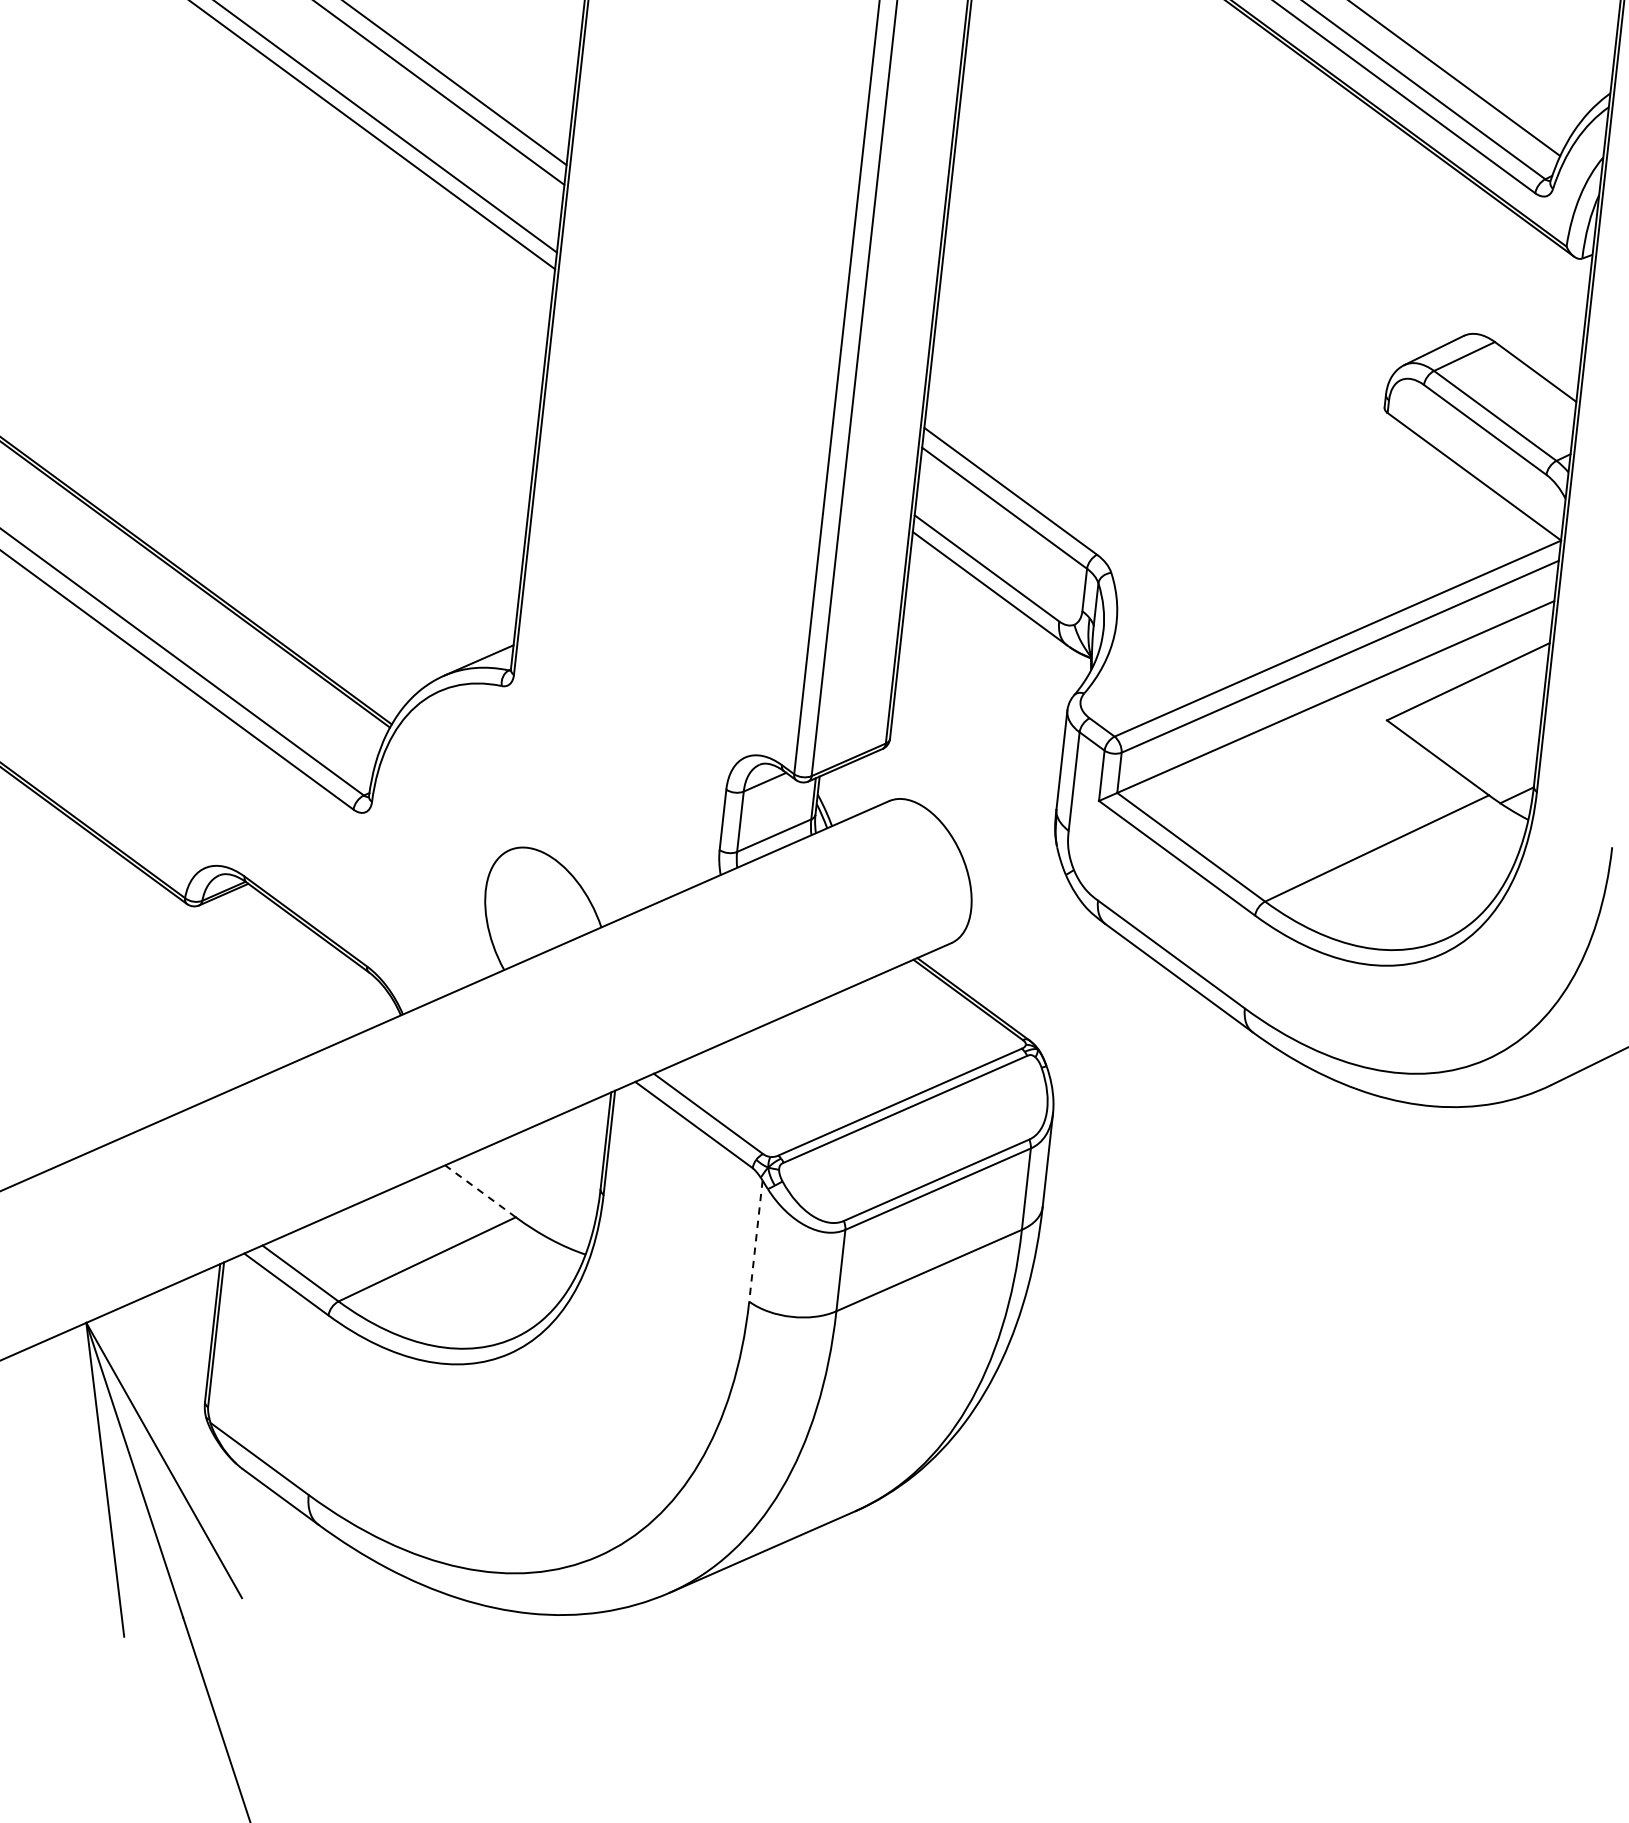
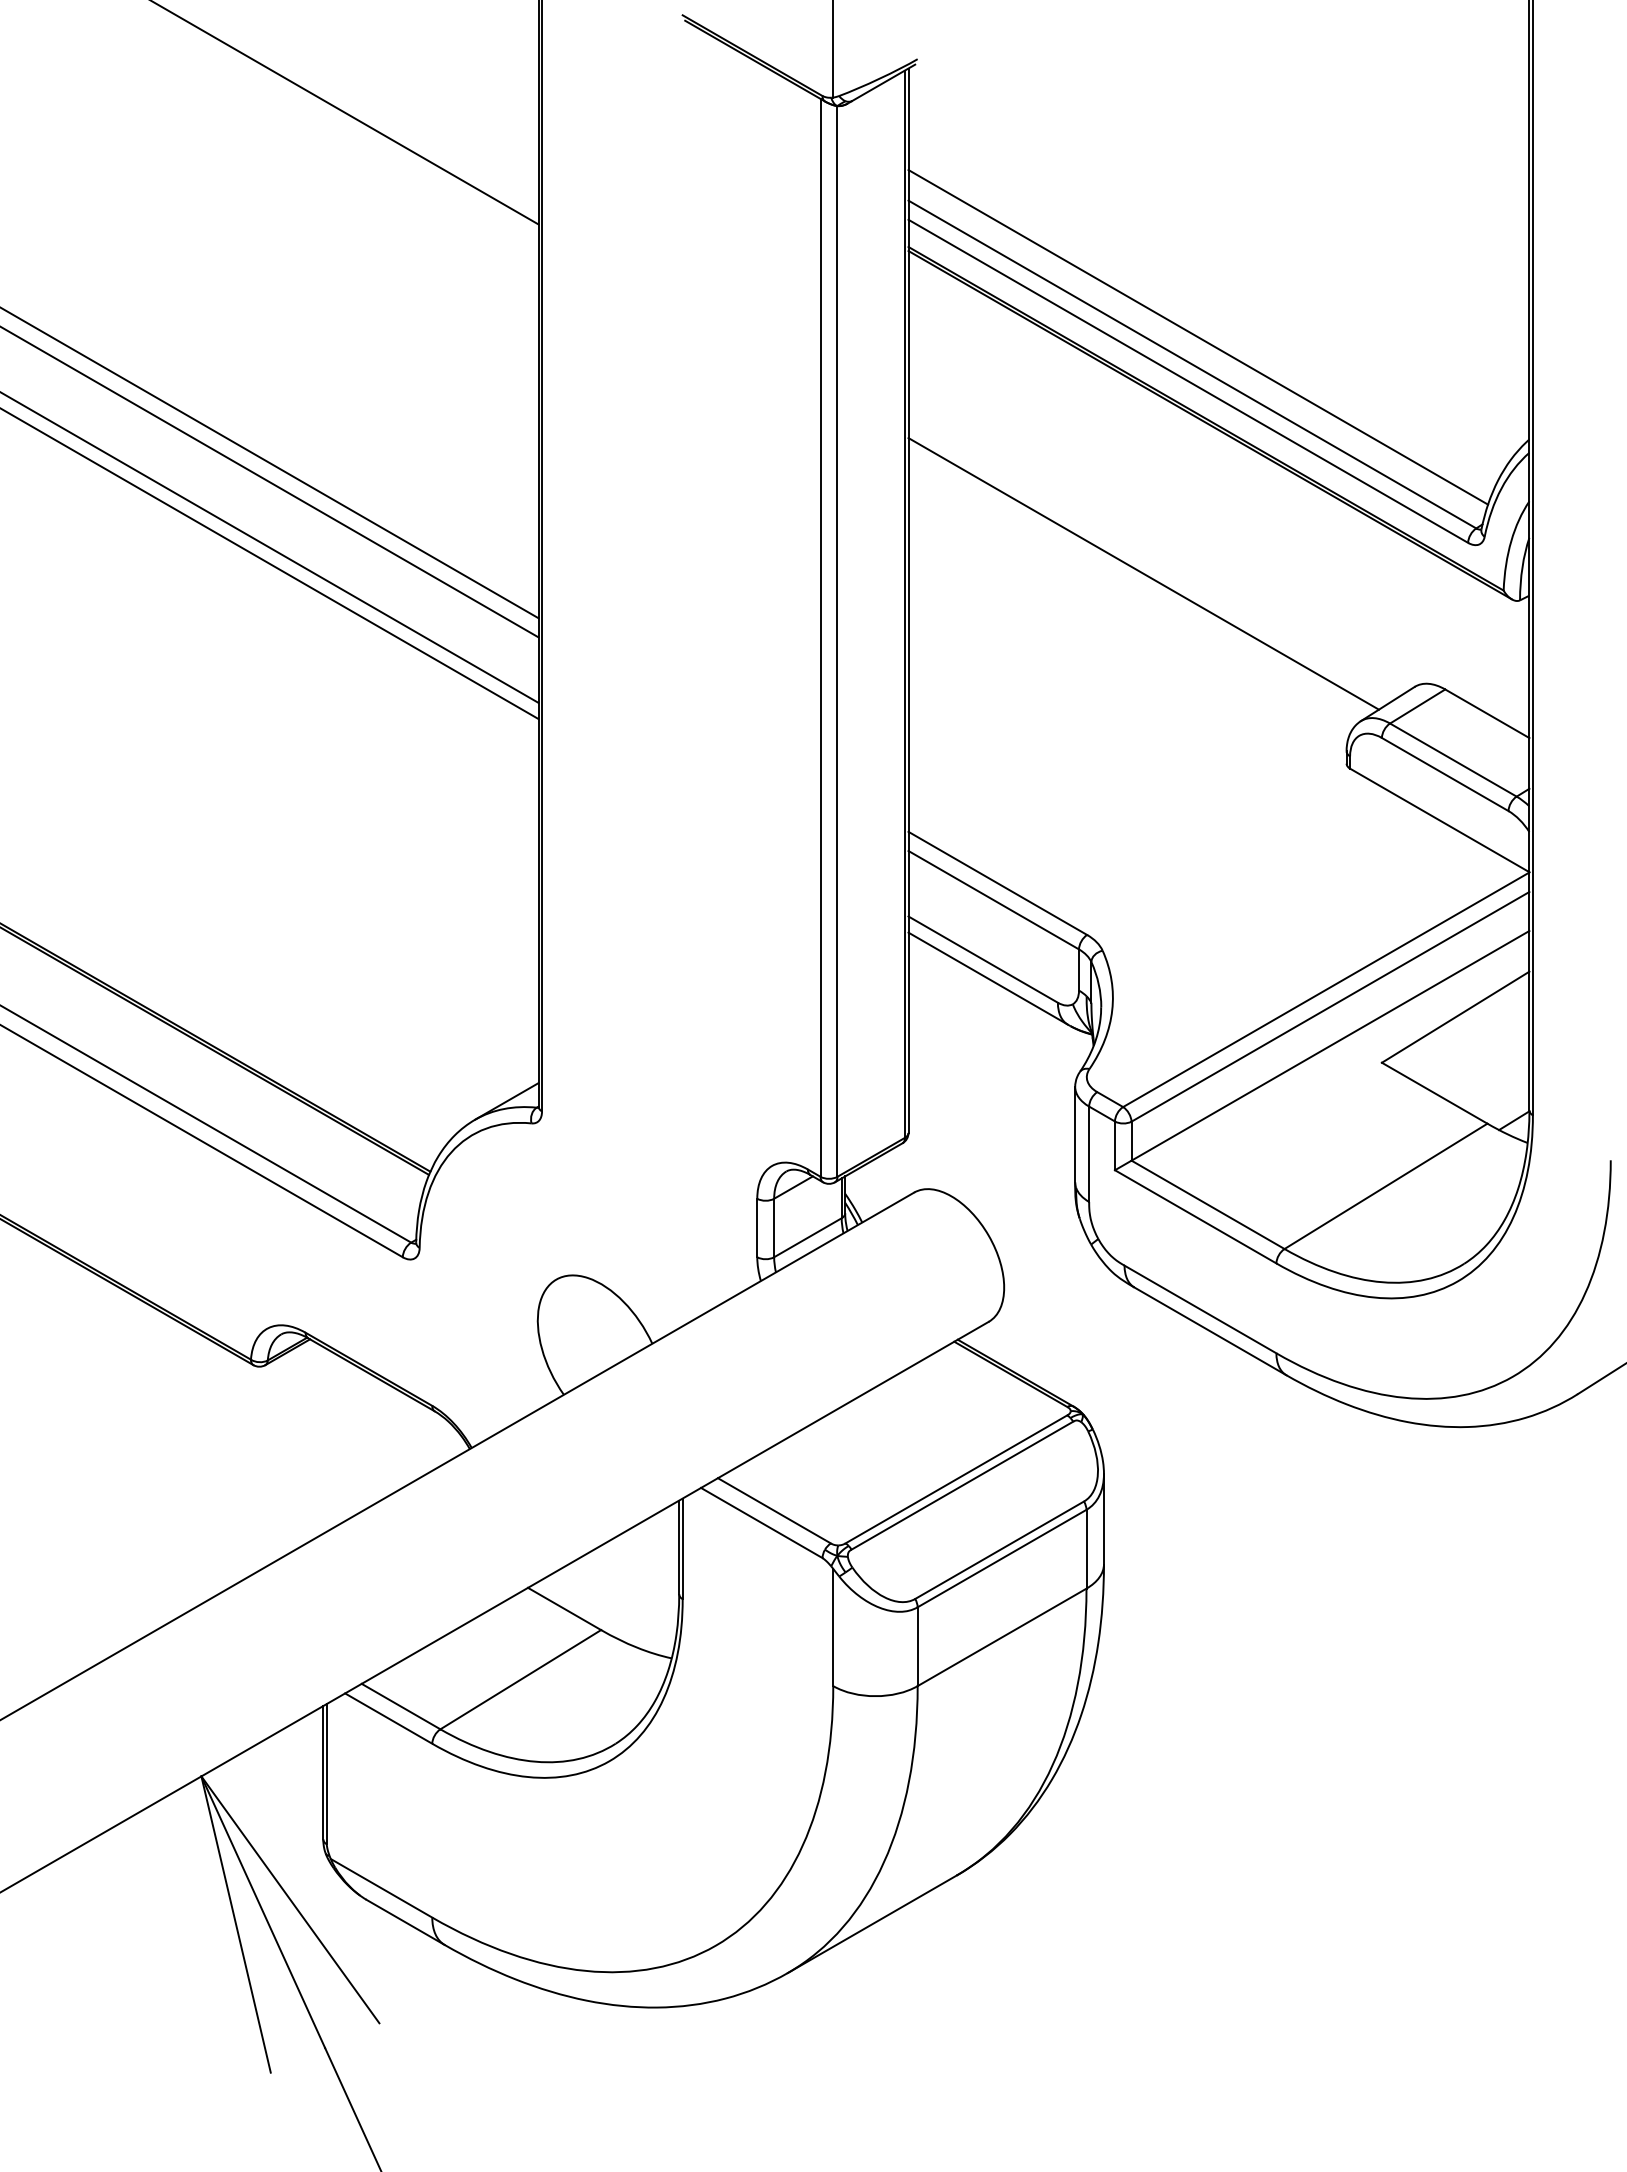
line: (1196, 187) -> (1143, 573), added
line: (480, 1190) -> (564, 1608), dashed -> solid
line: (756, 1241) -> (833, 1627), dashed -> solid

